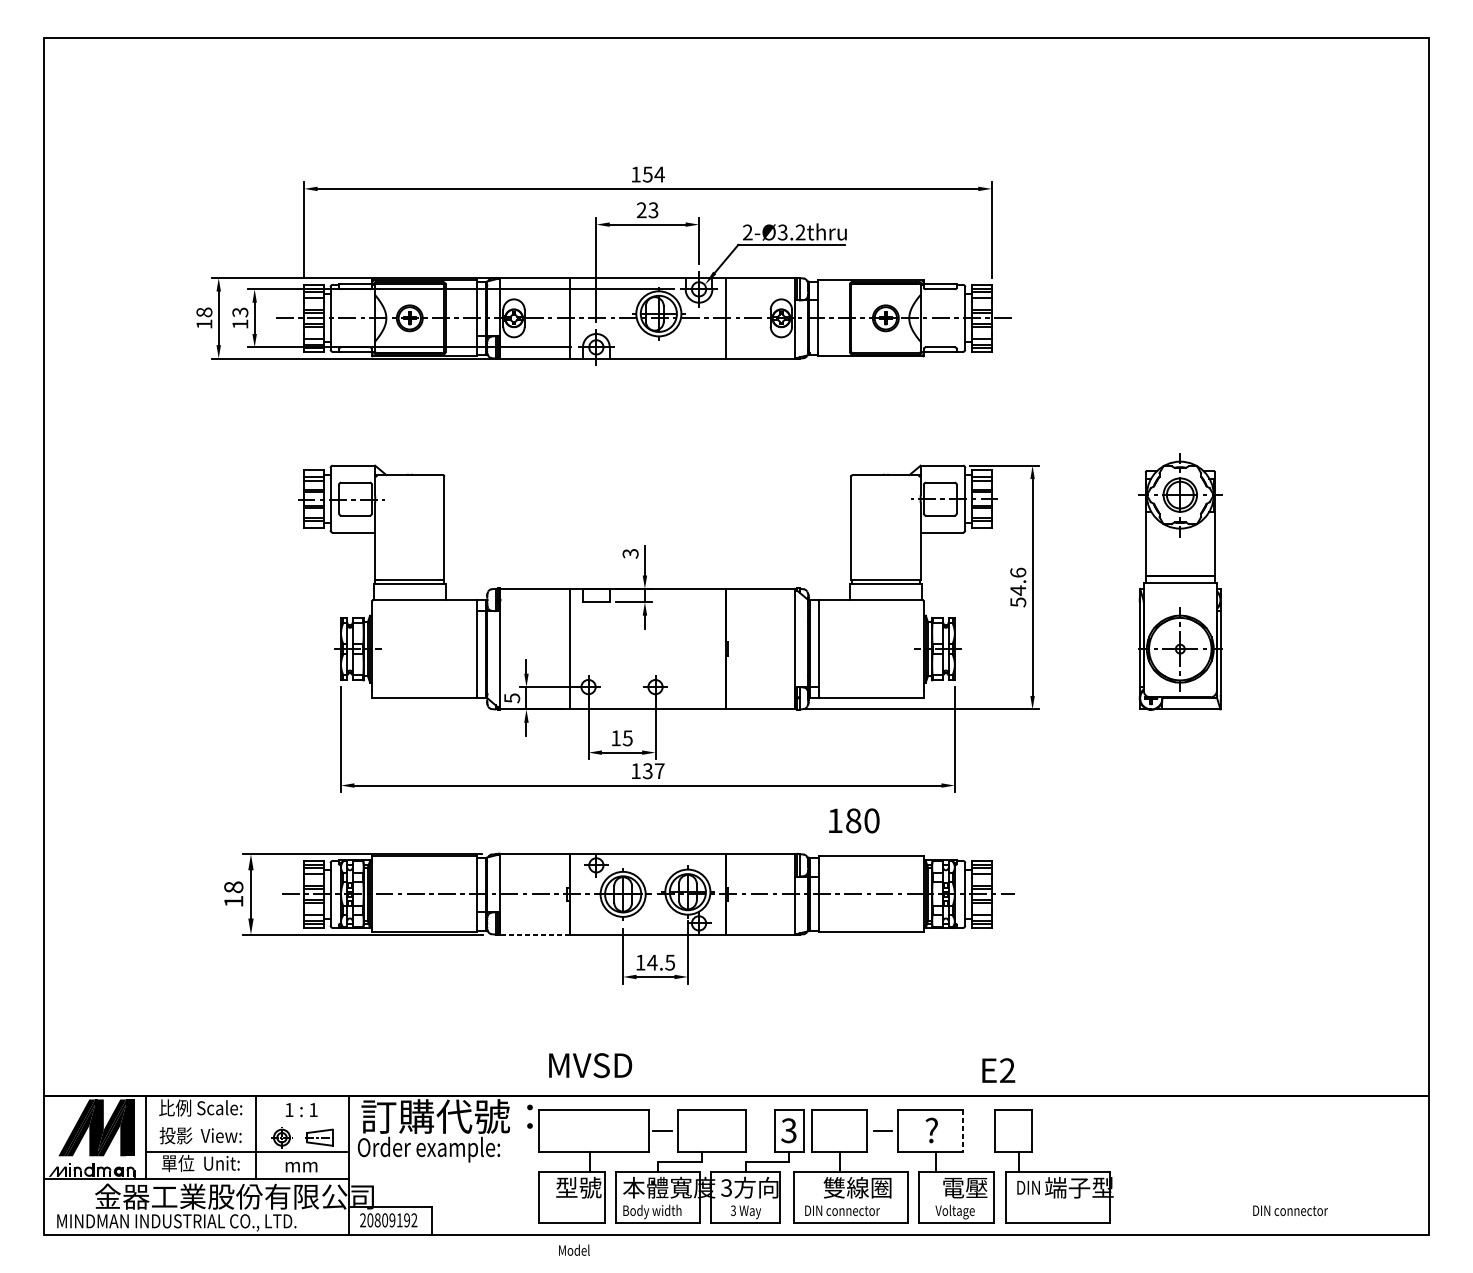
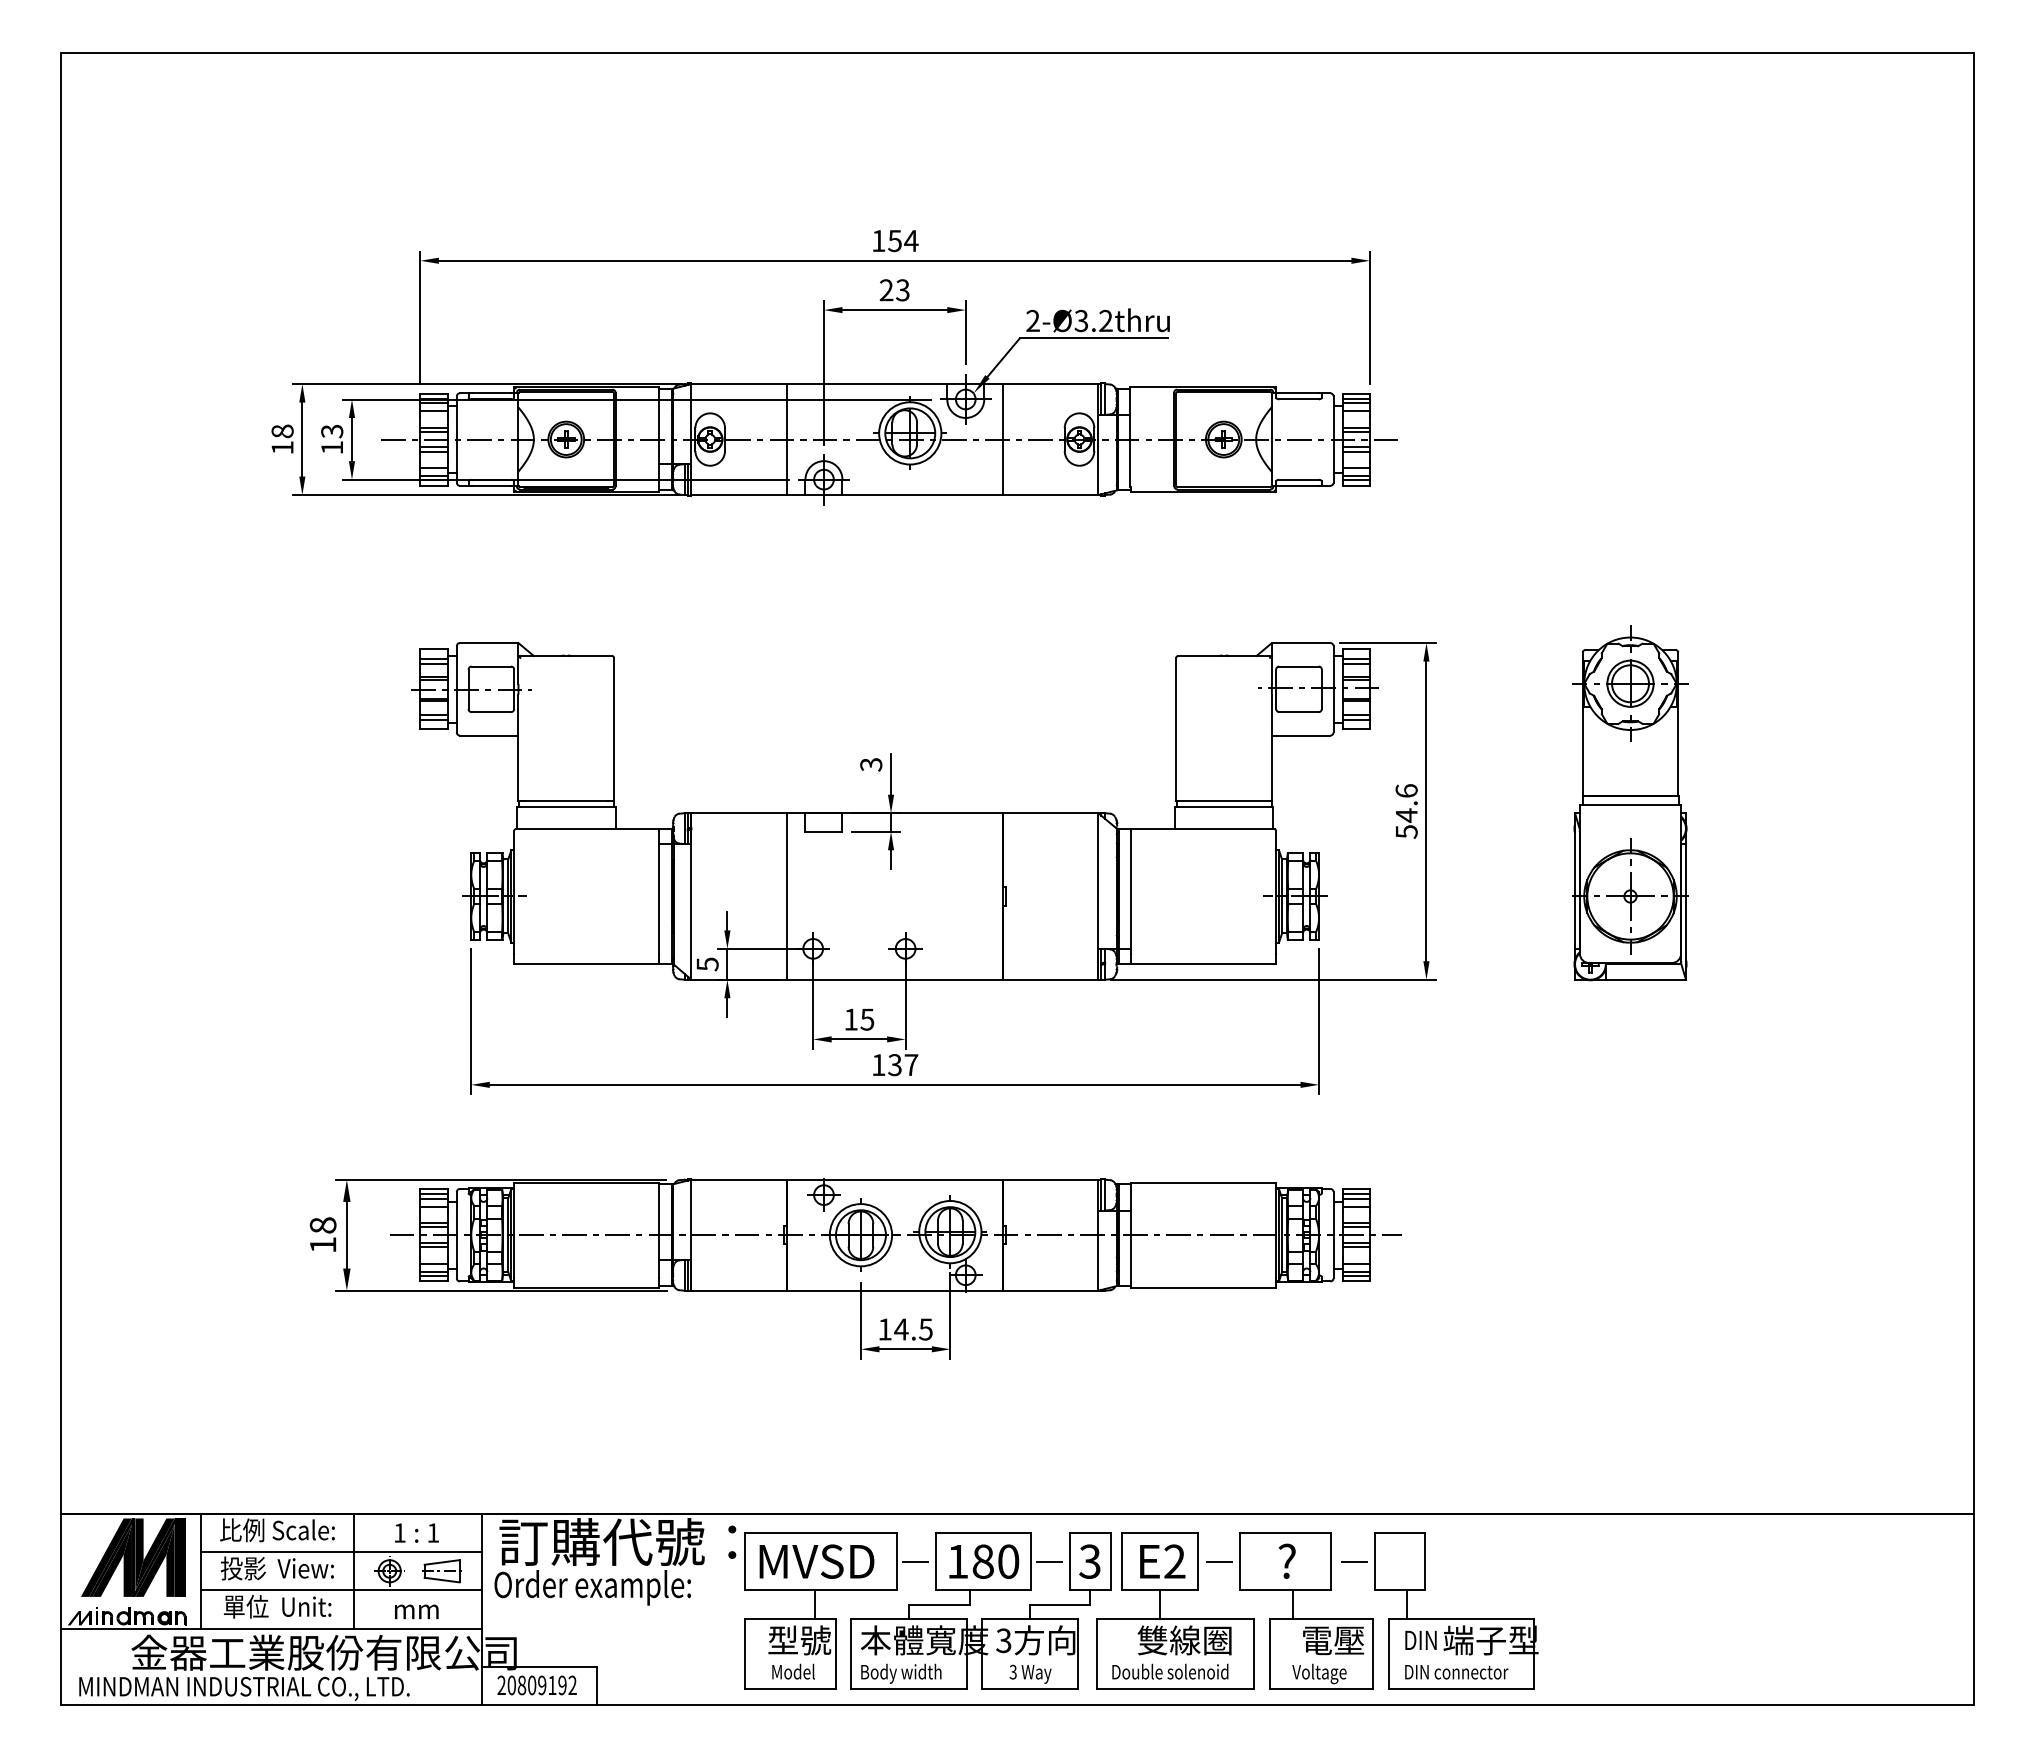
text: (854, 820) -> (984, 1561), moved
line: (535, 934) -> (739, 1290), dashed -> solid
text: (590, 1065) -> (816, 1561), moved
text: (998, 1070) -> (1162, 1561), moved
line: (247, 1124) -> (341, 1552), added
line: (758, 1130) -> (1048, 1561), added
line: (963, 1130) -> (1330, 1561), dashed -> solid
line: (979, 1130) -> (1353, 1561), added
text: (850, 1210) -> (1175, 1671), DIN connector -> Double solenoid
text: (1290, 1210) -> (1456, 1672), moved
text: (574, 1250) -> (793, 1671), moved

